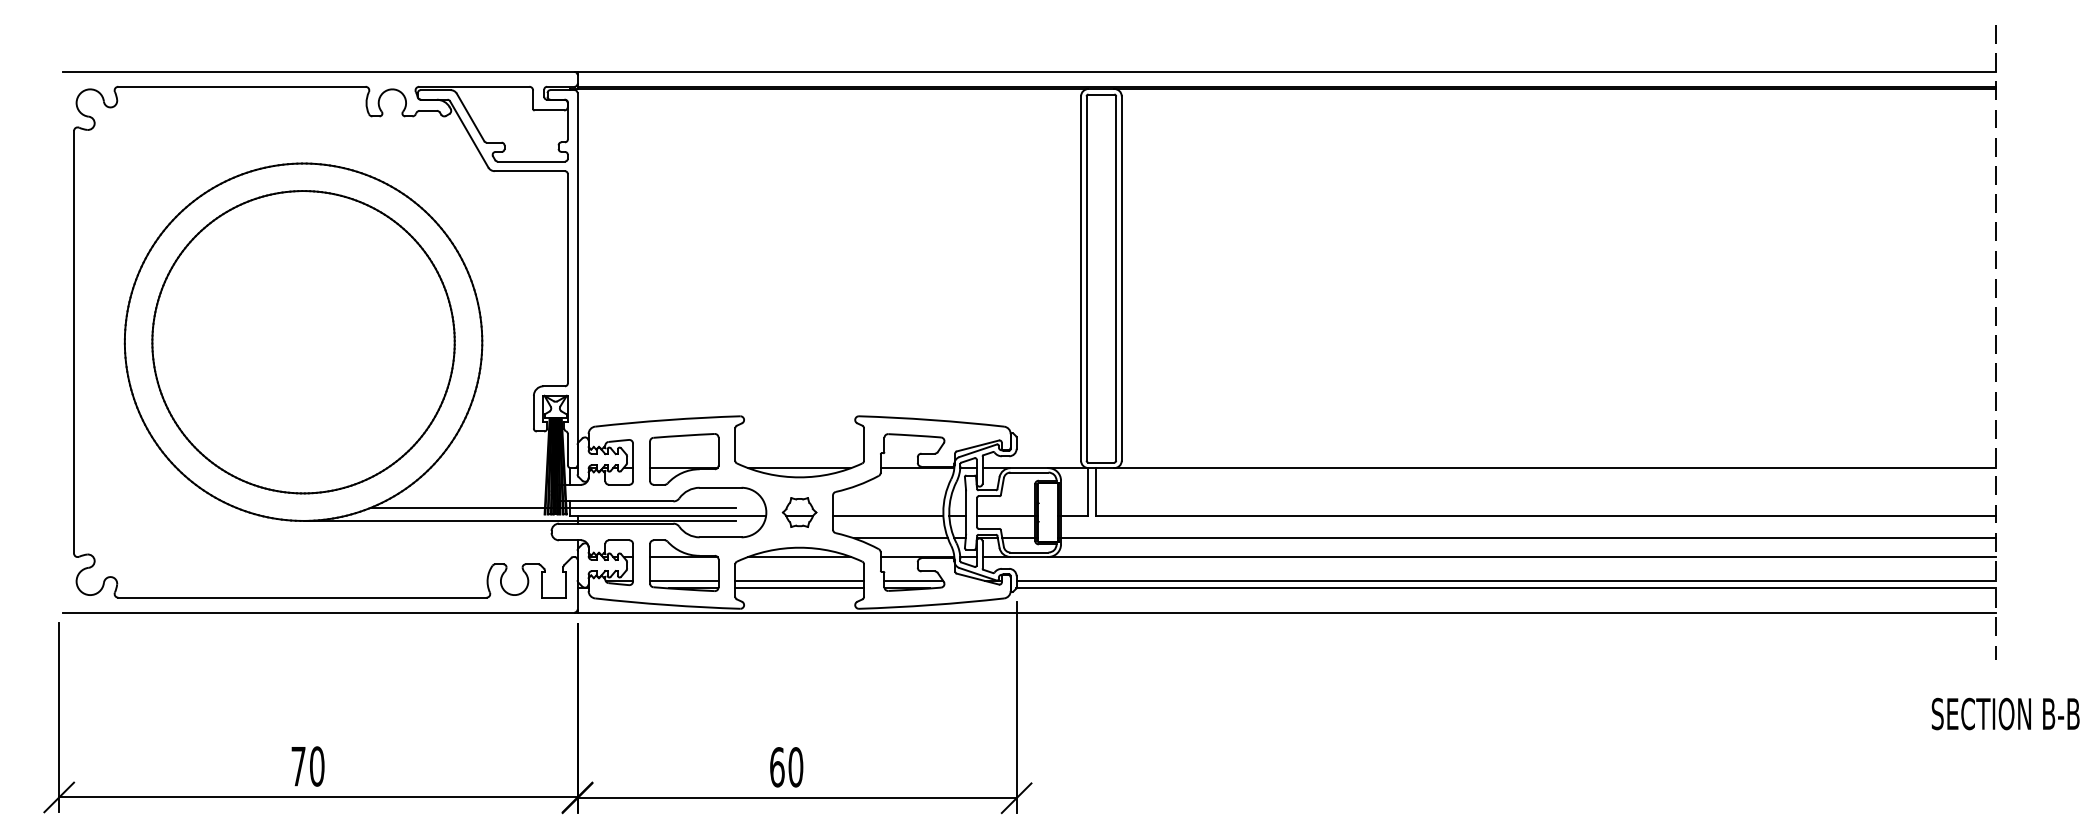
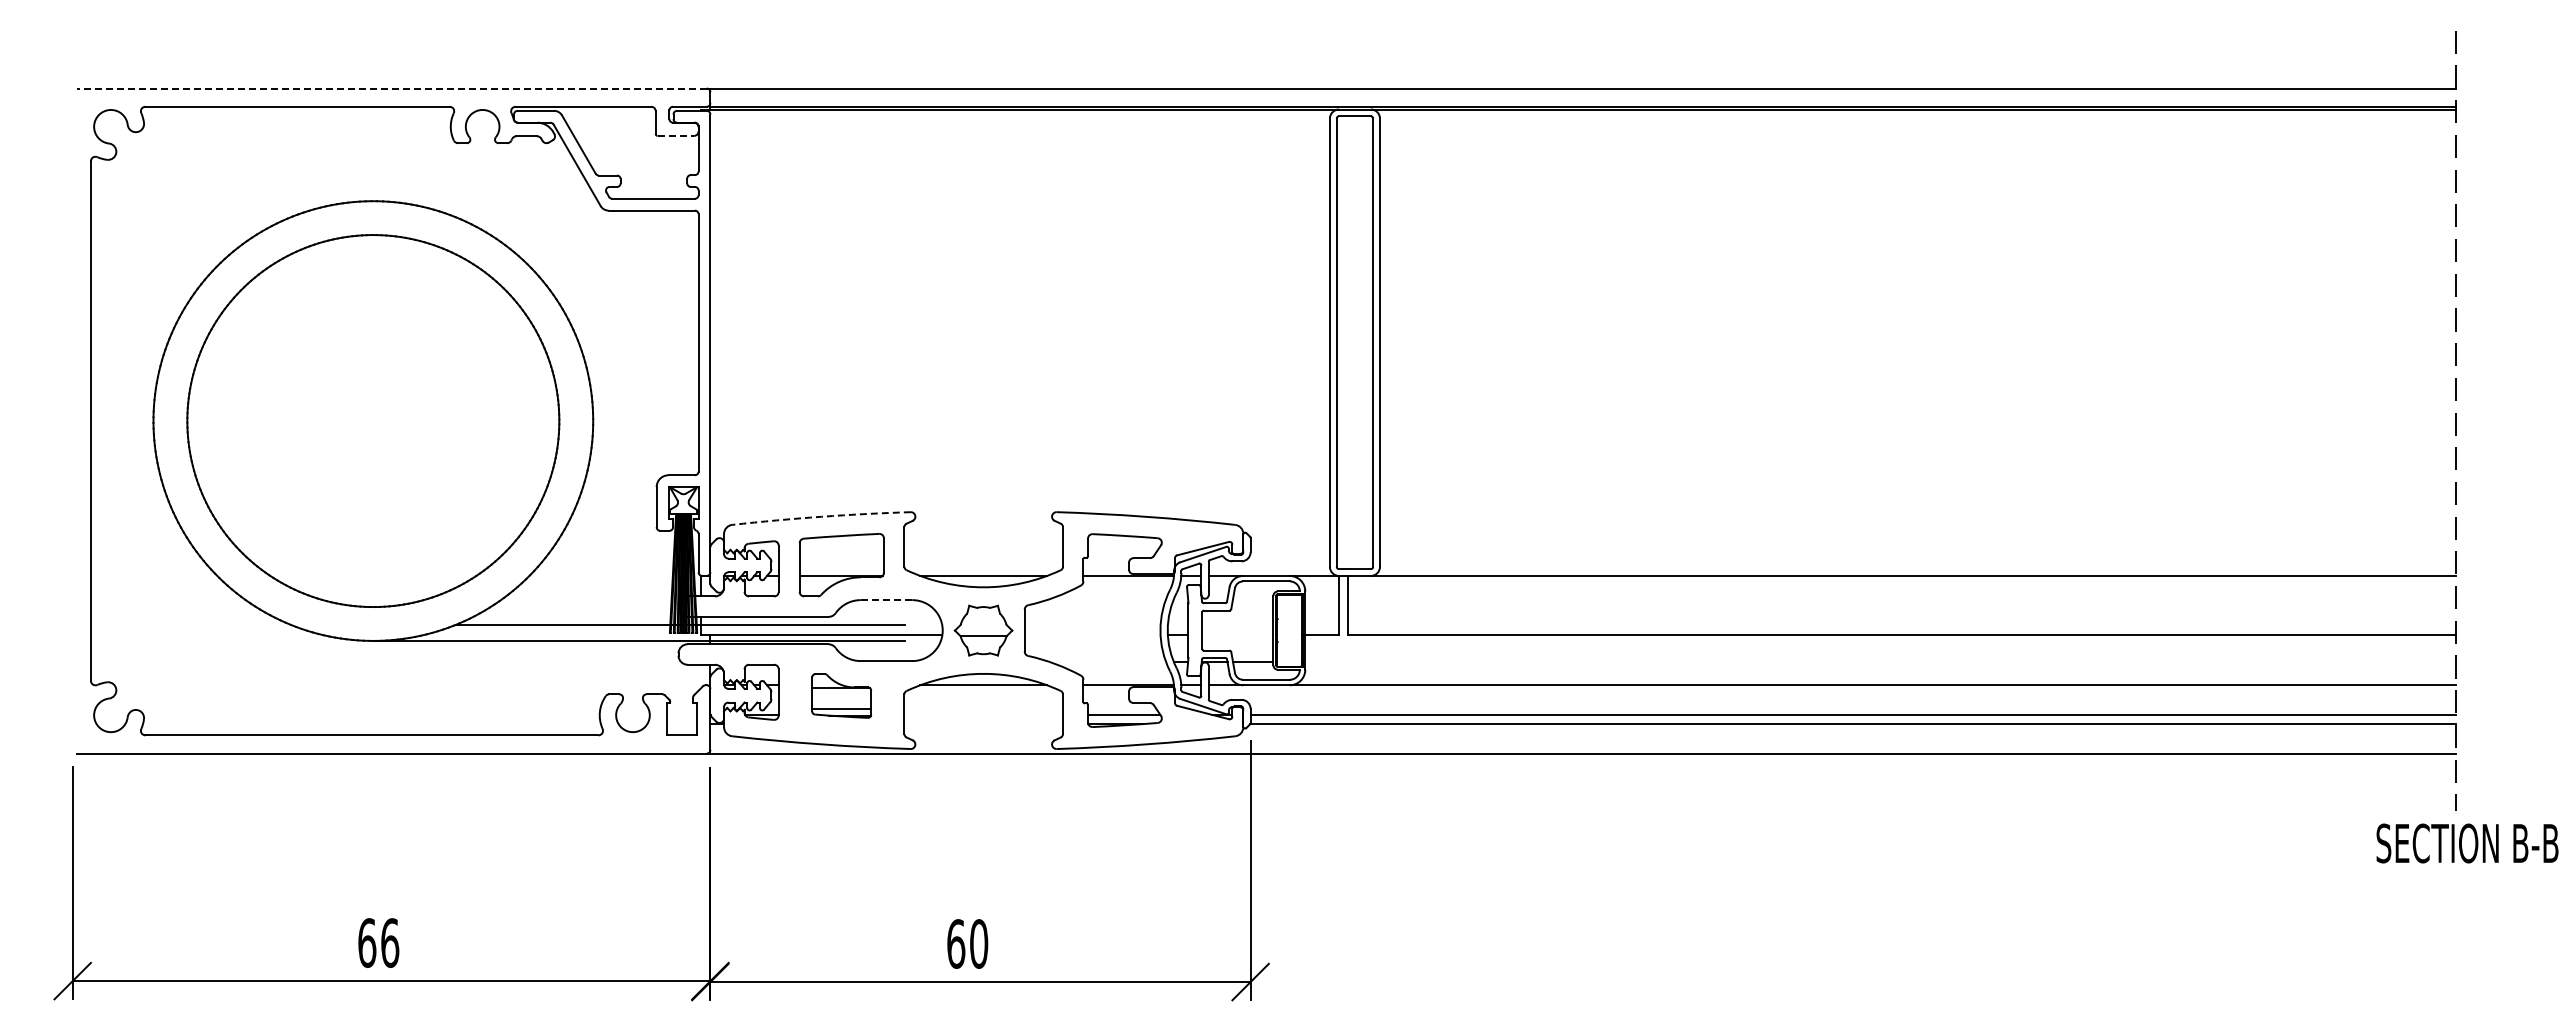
line: (319, 71) -> (392, 88), solid -> dashed
line: (549, 110) -> (676, 135), solid -> dashed
arc: (667, 419) -> (821, 516), solid -> dashed
line: (720, 488) -> (886, 600), solid -> dashed
part: (799, 512) -> (983, 630), size x1.4
line: (888, 515) -> (1092, 634), removed
line: (1005, 515) -> (1237, 634), removed
line: (901, 538) -> (1108, 662), removed
line: (1528, 538) -> (1880, 662), removed
part: (684, 565) -> (841, 695), size x0.7
line: (799, 580) -> (983, 714), removed
line: (799, 588) -> (983, 723), removed
text: (2005, 714) -> (2467, 843), moved
text: (307, 766) -> (378, 942), 70 -> 66

